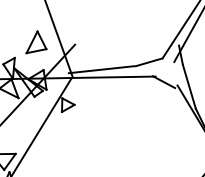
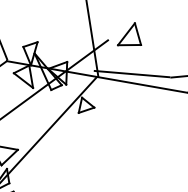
part: (36, 42) -> (131, 35), moved

